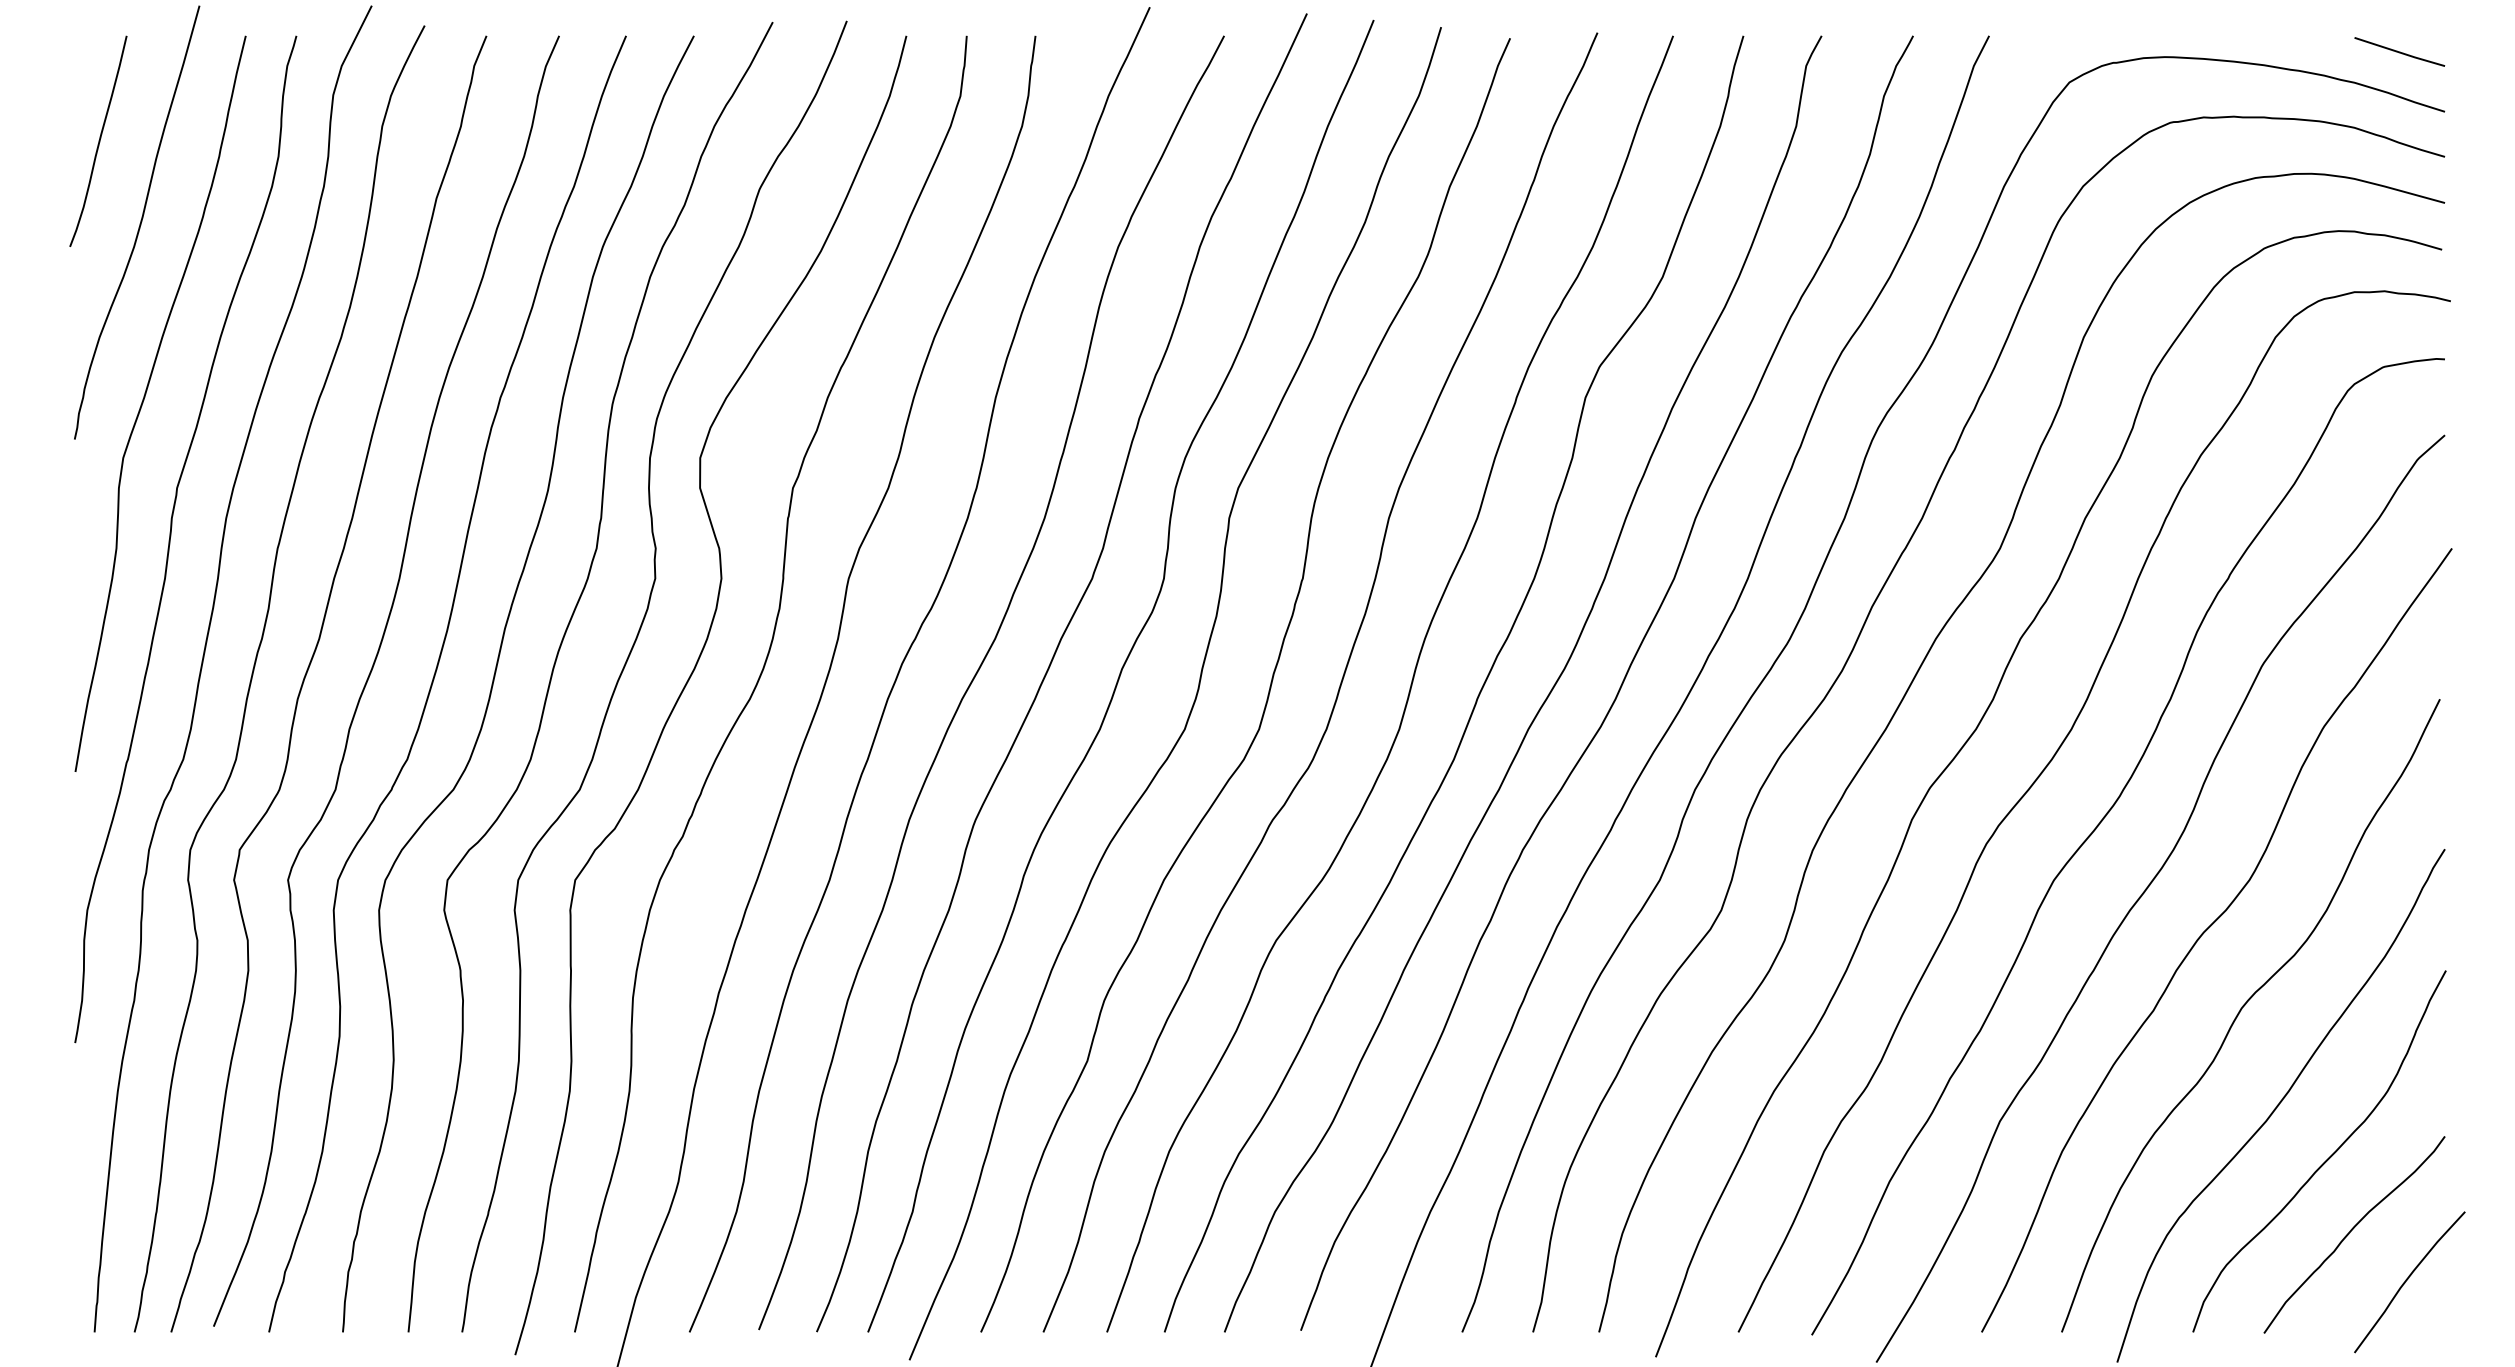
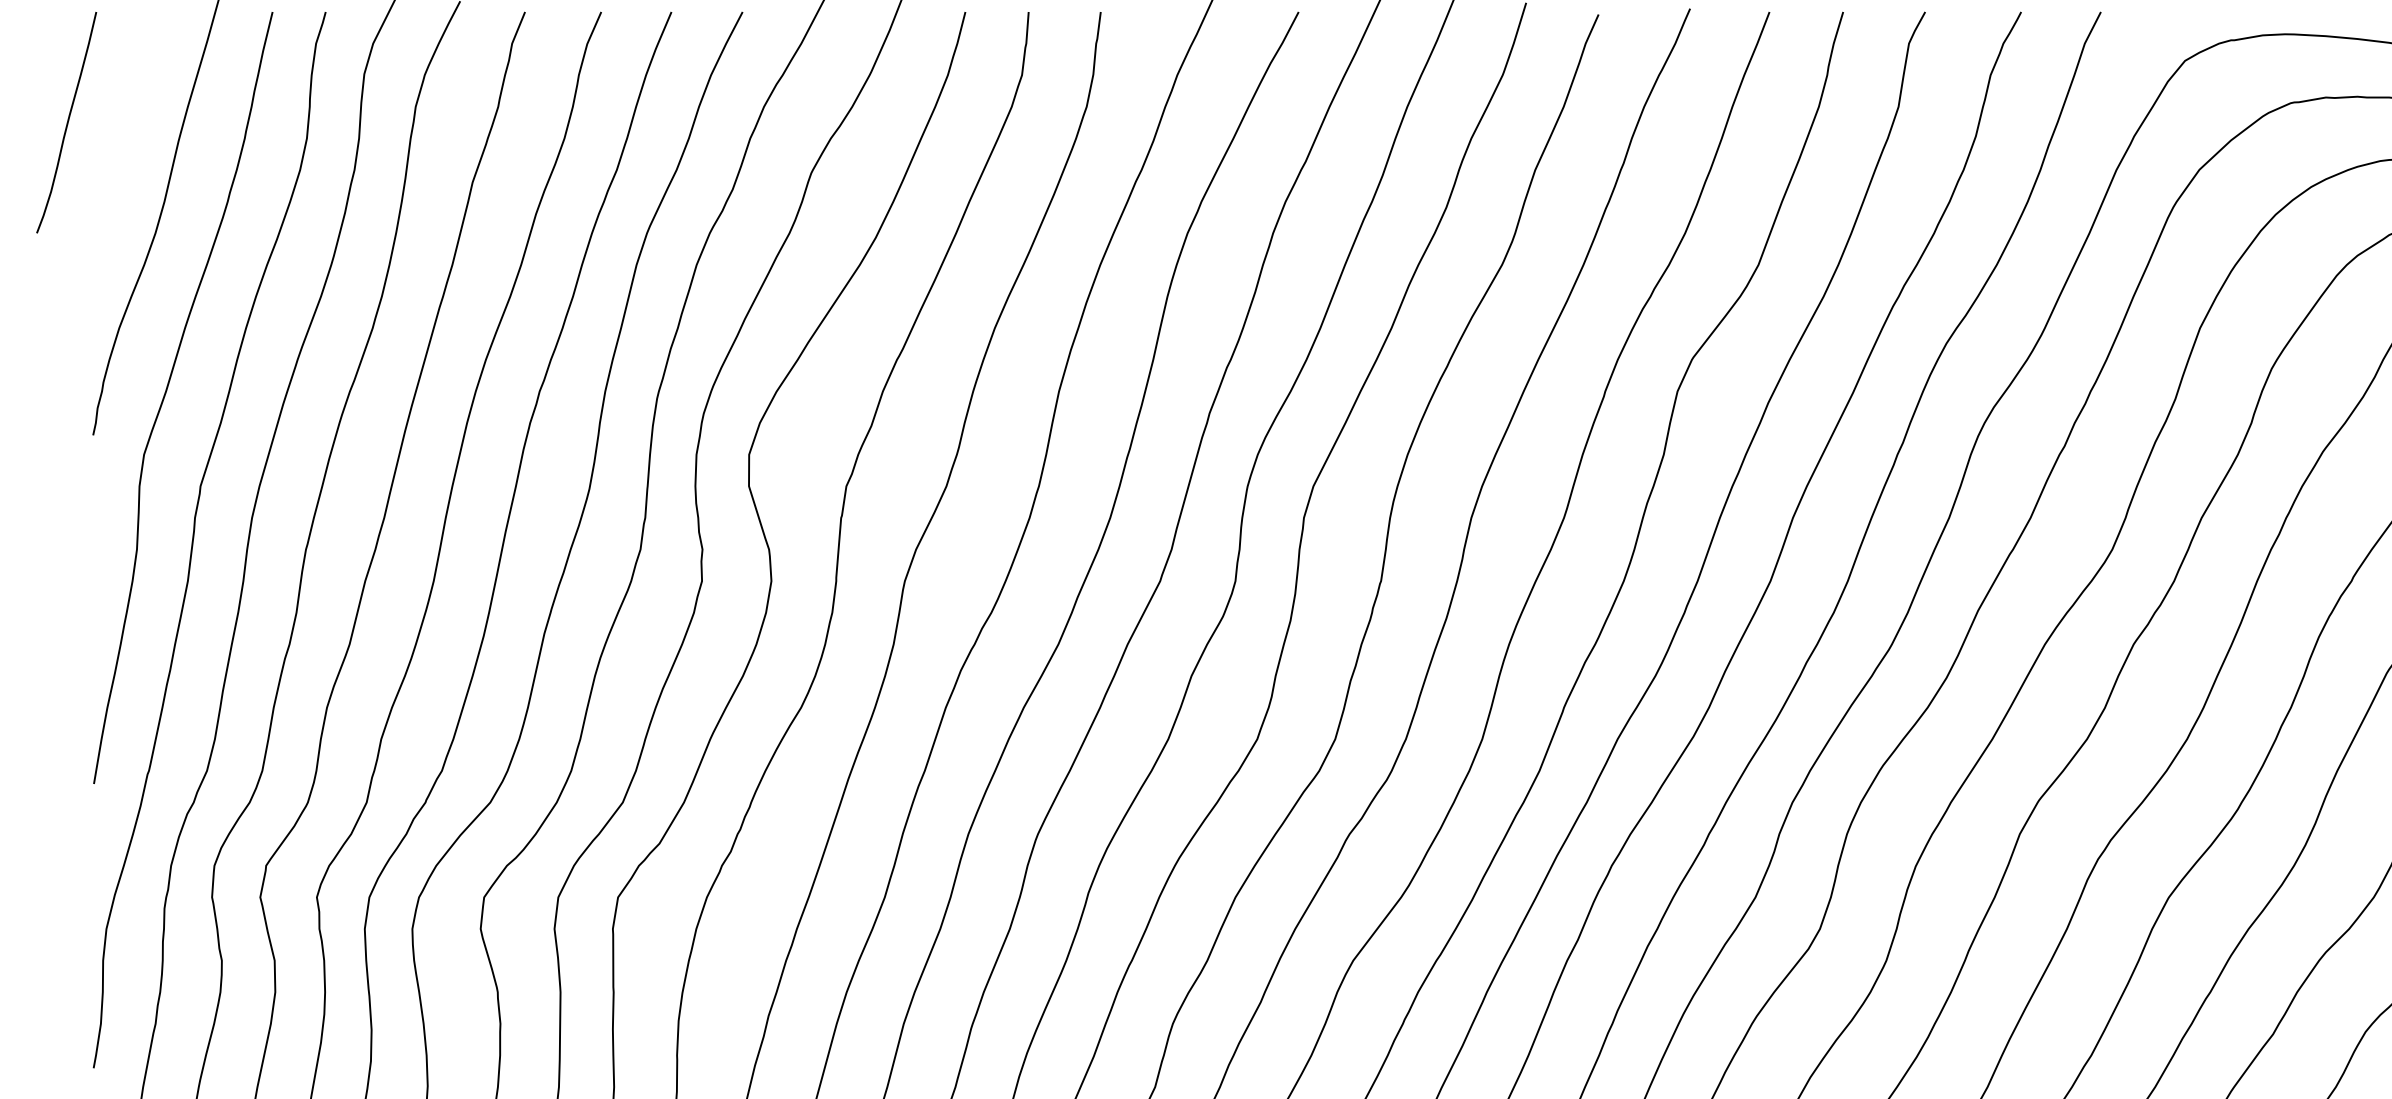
curve: (98, 140) -> (66, 121), moved

